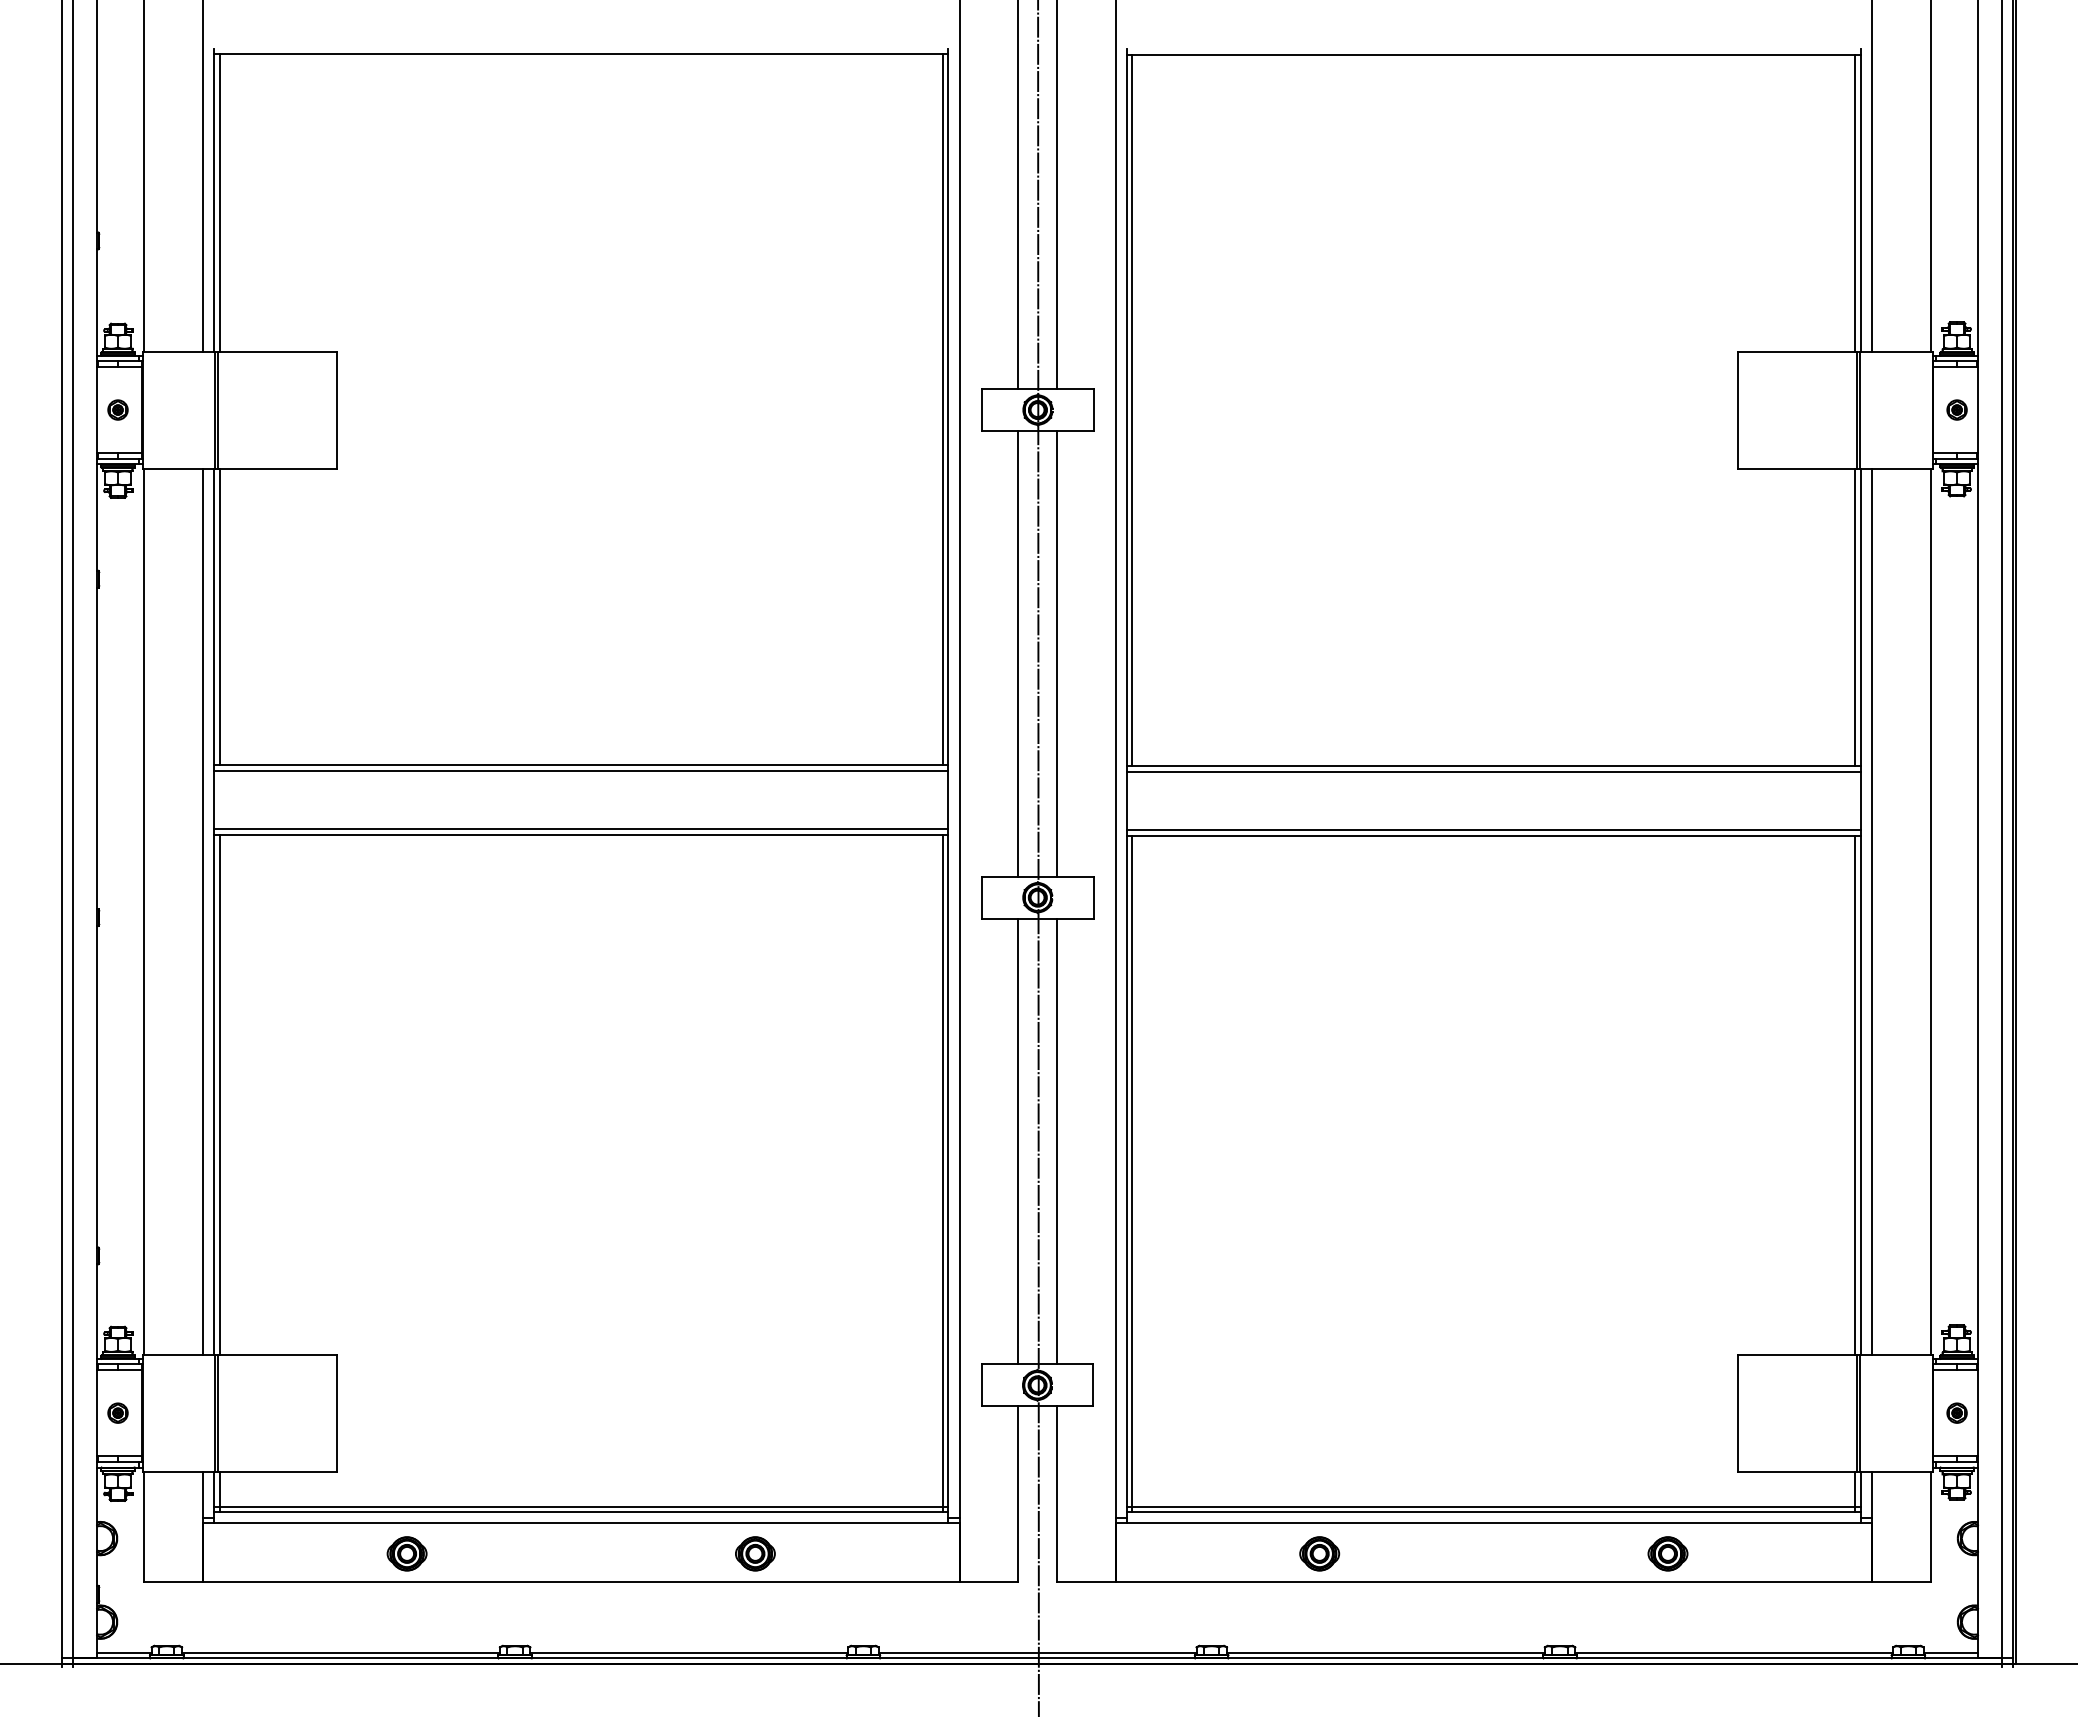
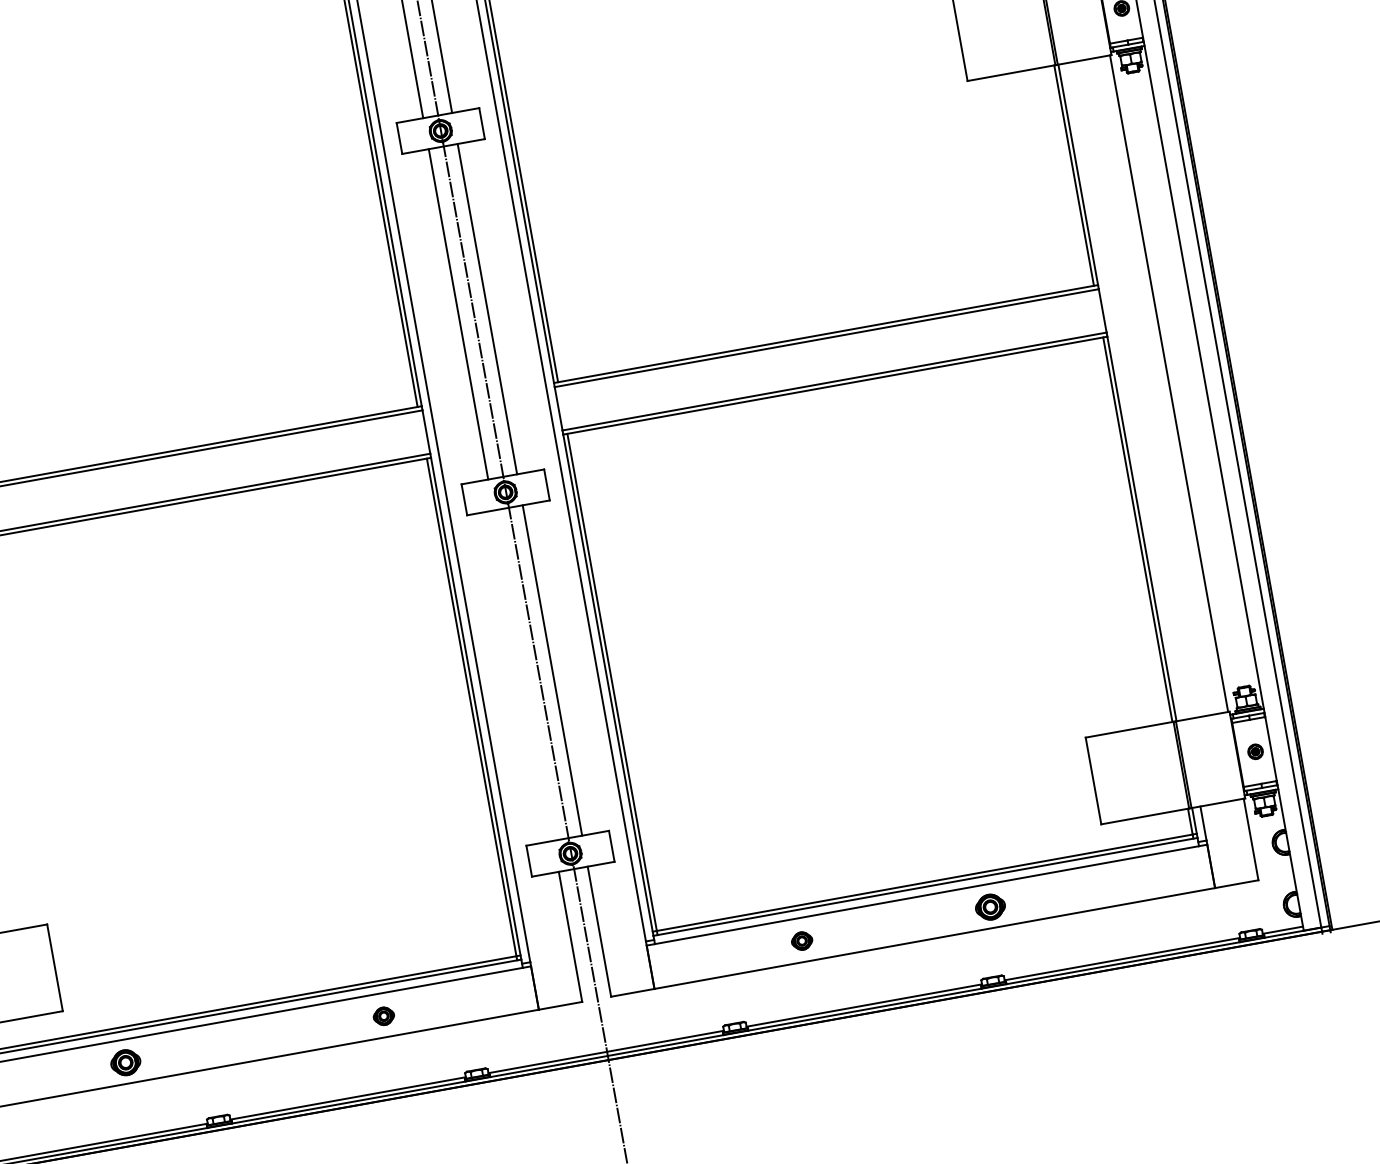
line: (1872, 911) -> (1126, 391), removed
line: (1018, 1141) -> (523, 675), removed
part: (755, 1553) -> (383, 1016), size x0.7
part: (1319, 1553) -> (801, 940), size x0.7
part: (1667, 1553) -> (990, 906), moved

